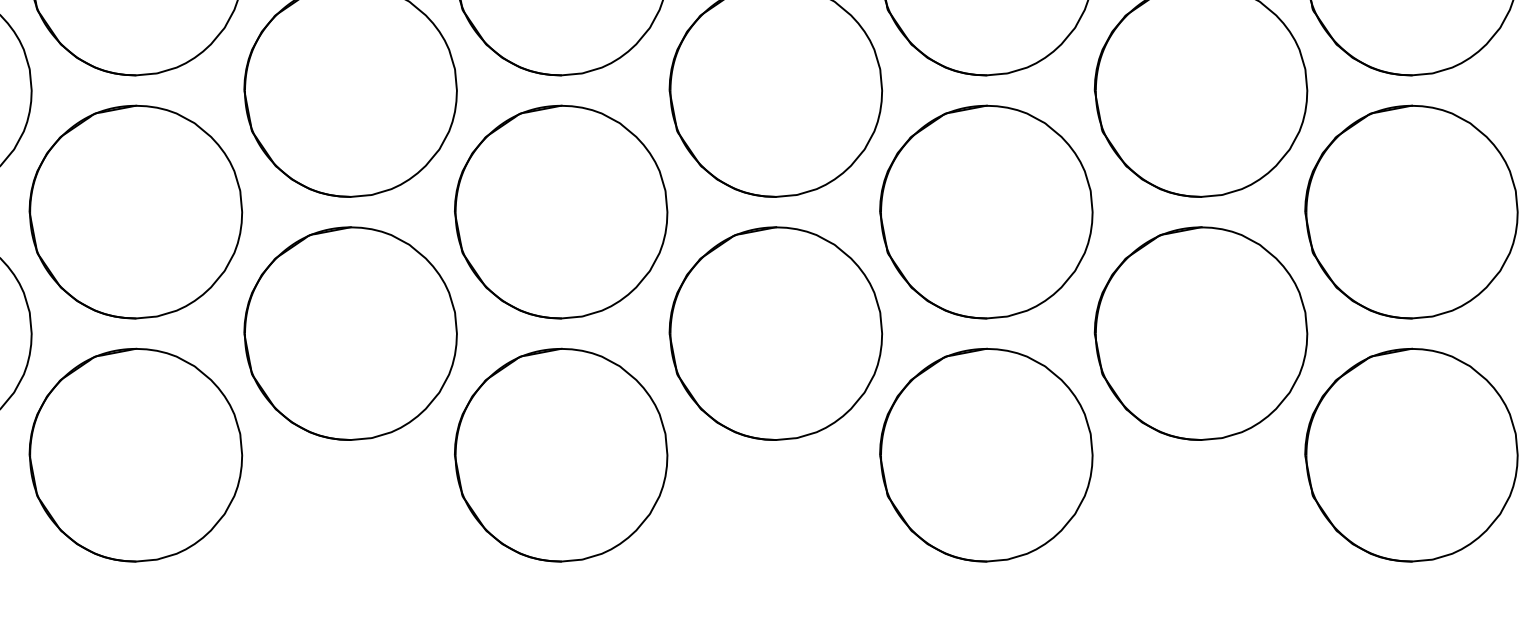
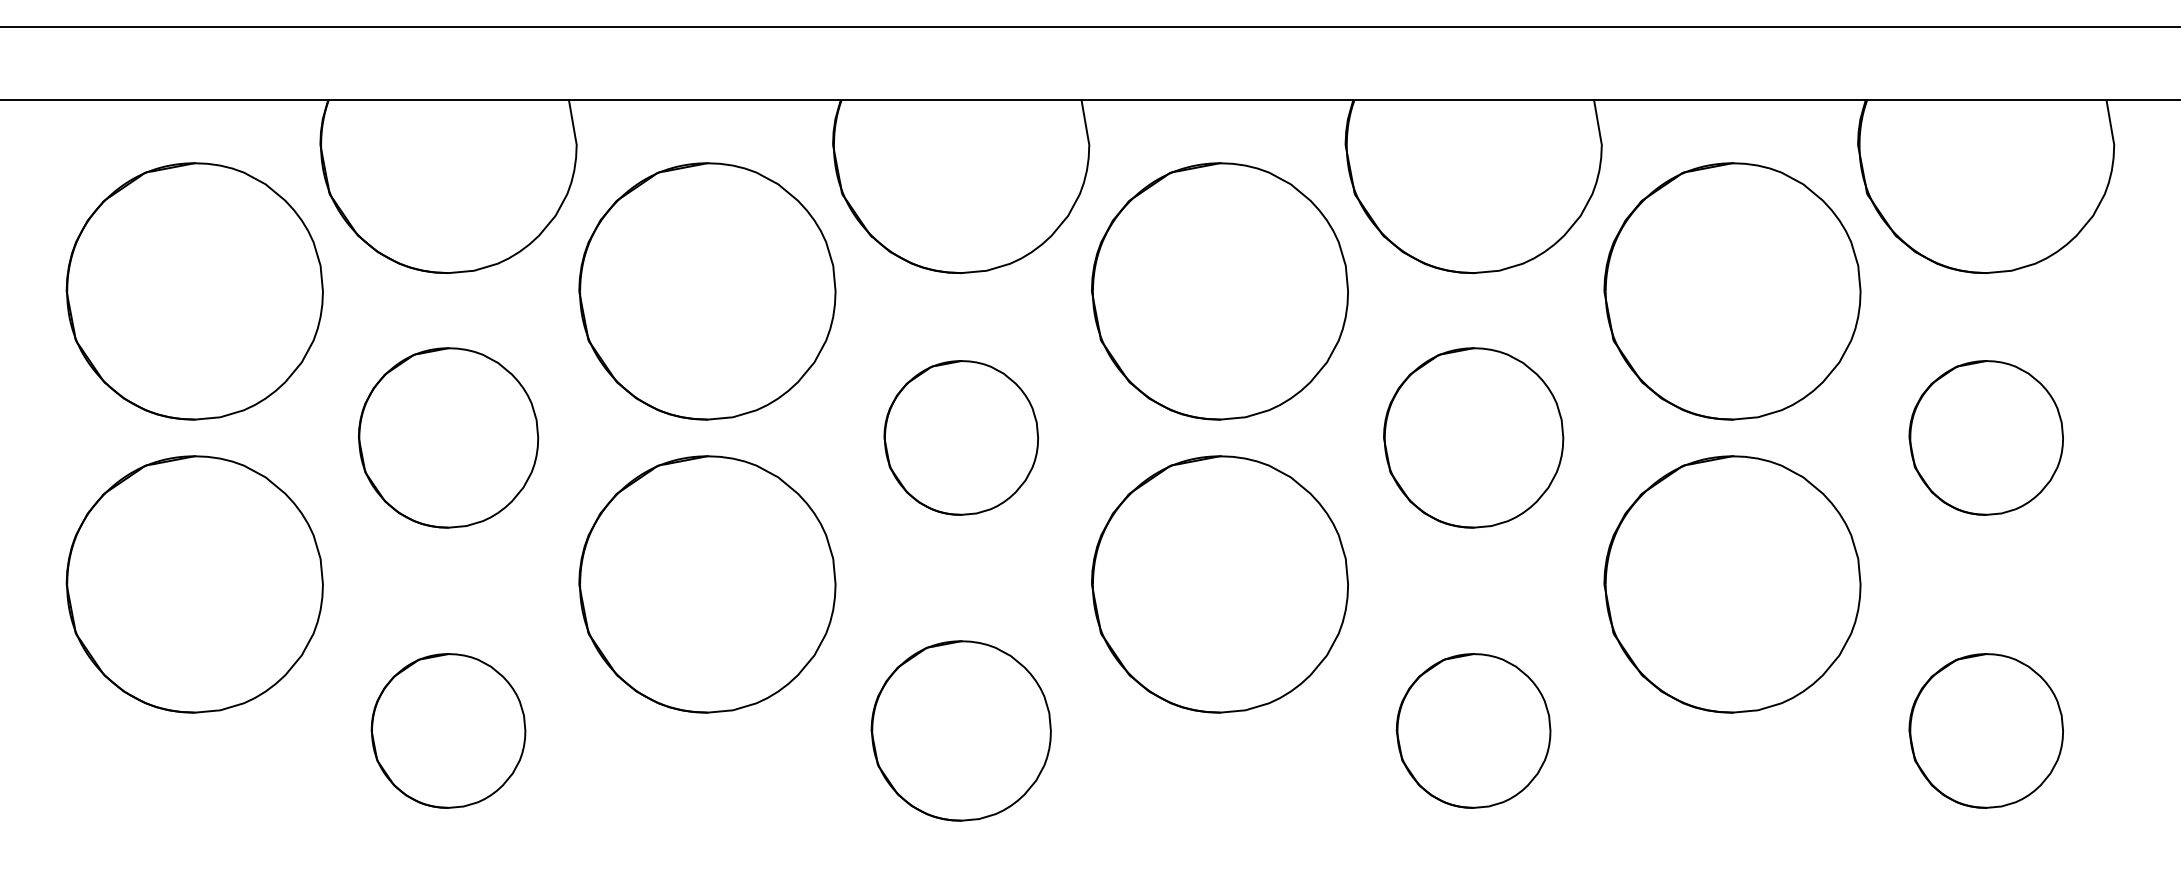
part: (135, 211) -> (448, 437), size x0.7
part: (561, 211) -> (961, 437), size x0.6
part: (986, 211) -> (1473, 437), size x0.7
part: (1411, 211) -> (1986, 437), size x0.6
part: (135, 454) -> (448, 730), size x0.6
part: (561, 454) -> (961, 730), size x0.7
part: (986, 454) -> (1473, 730), size x0.6
part: (1411, 454) -> (1986, 730), size x0.6

